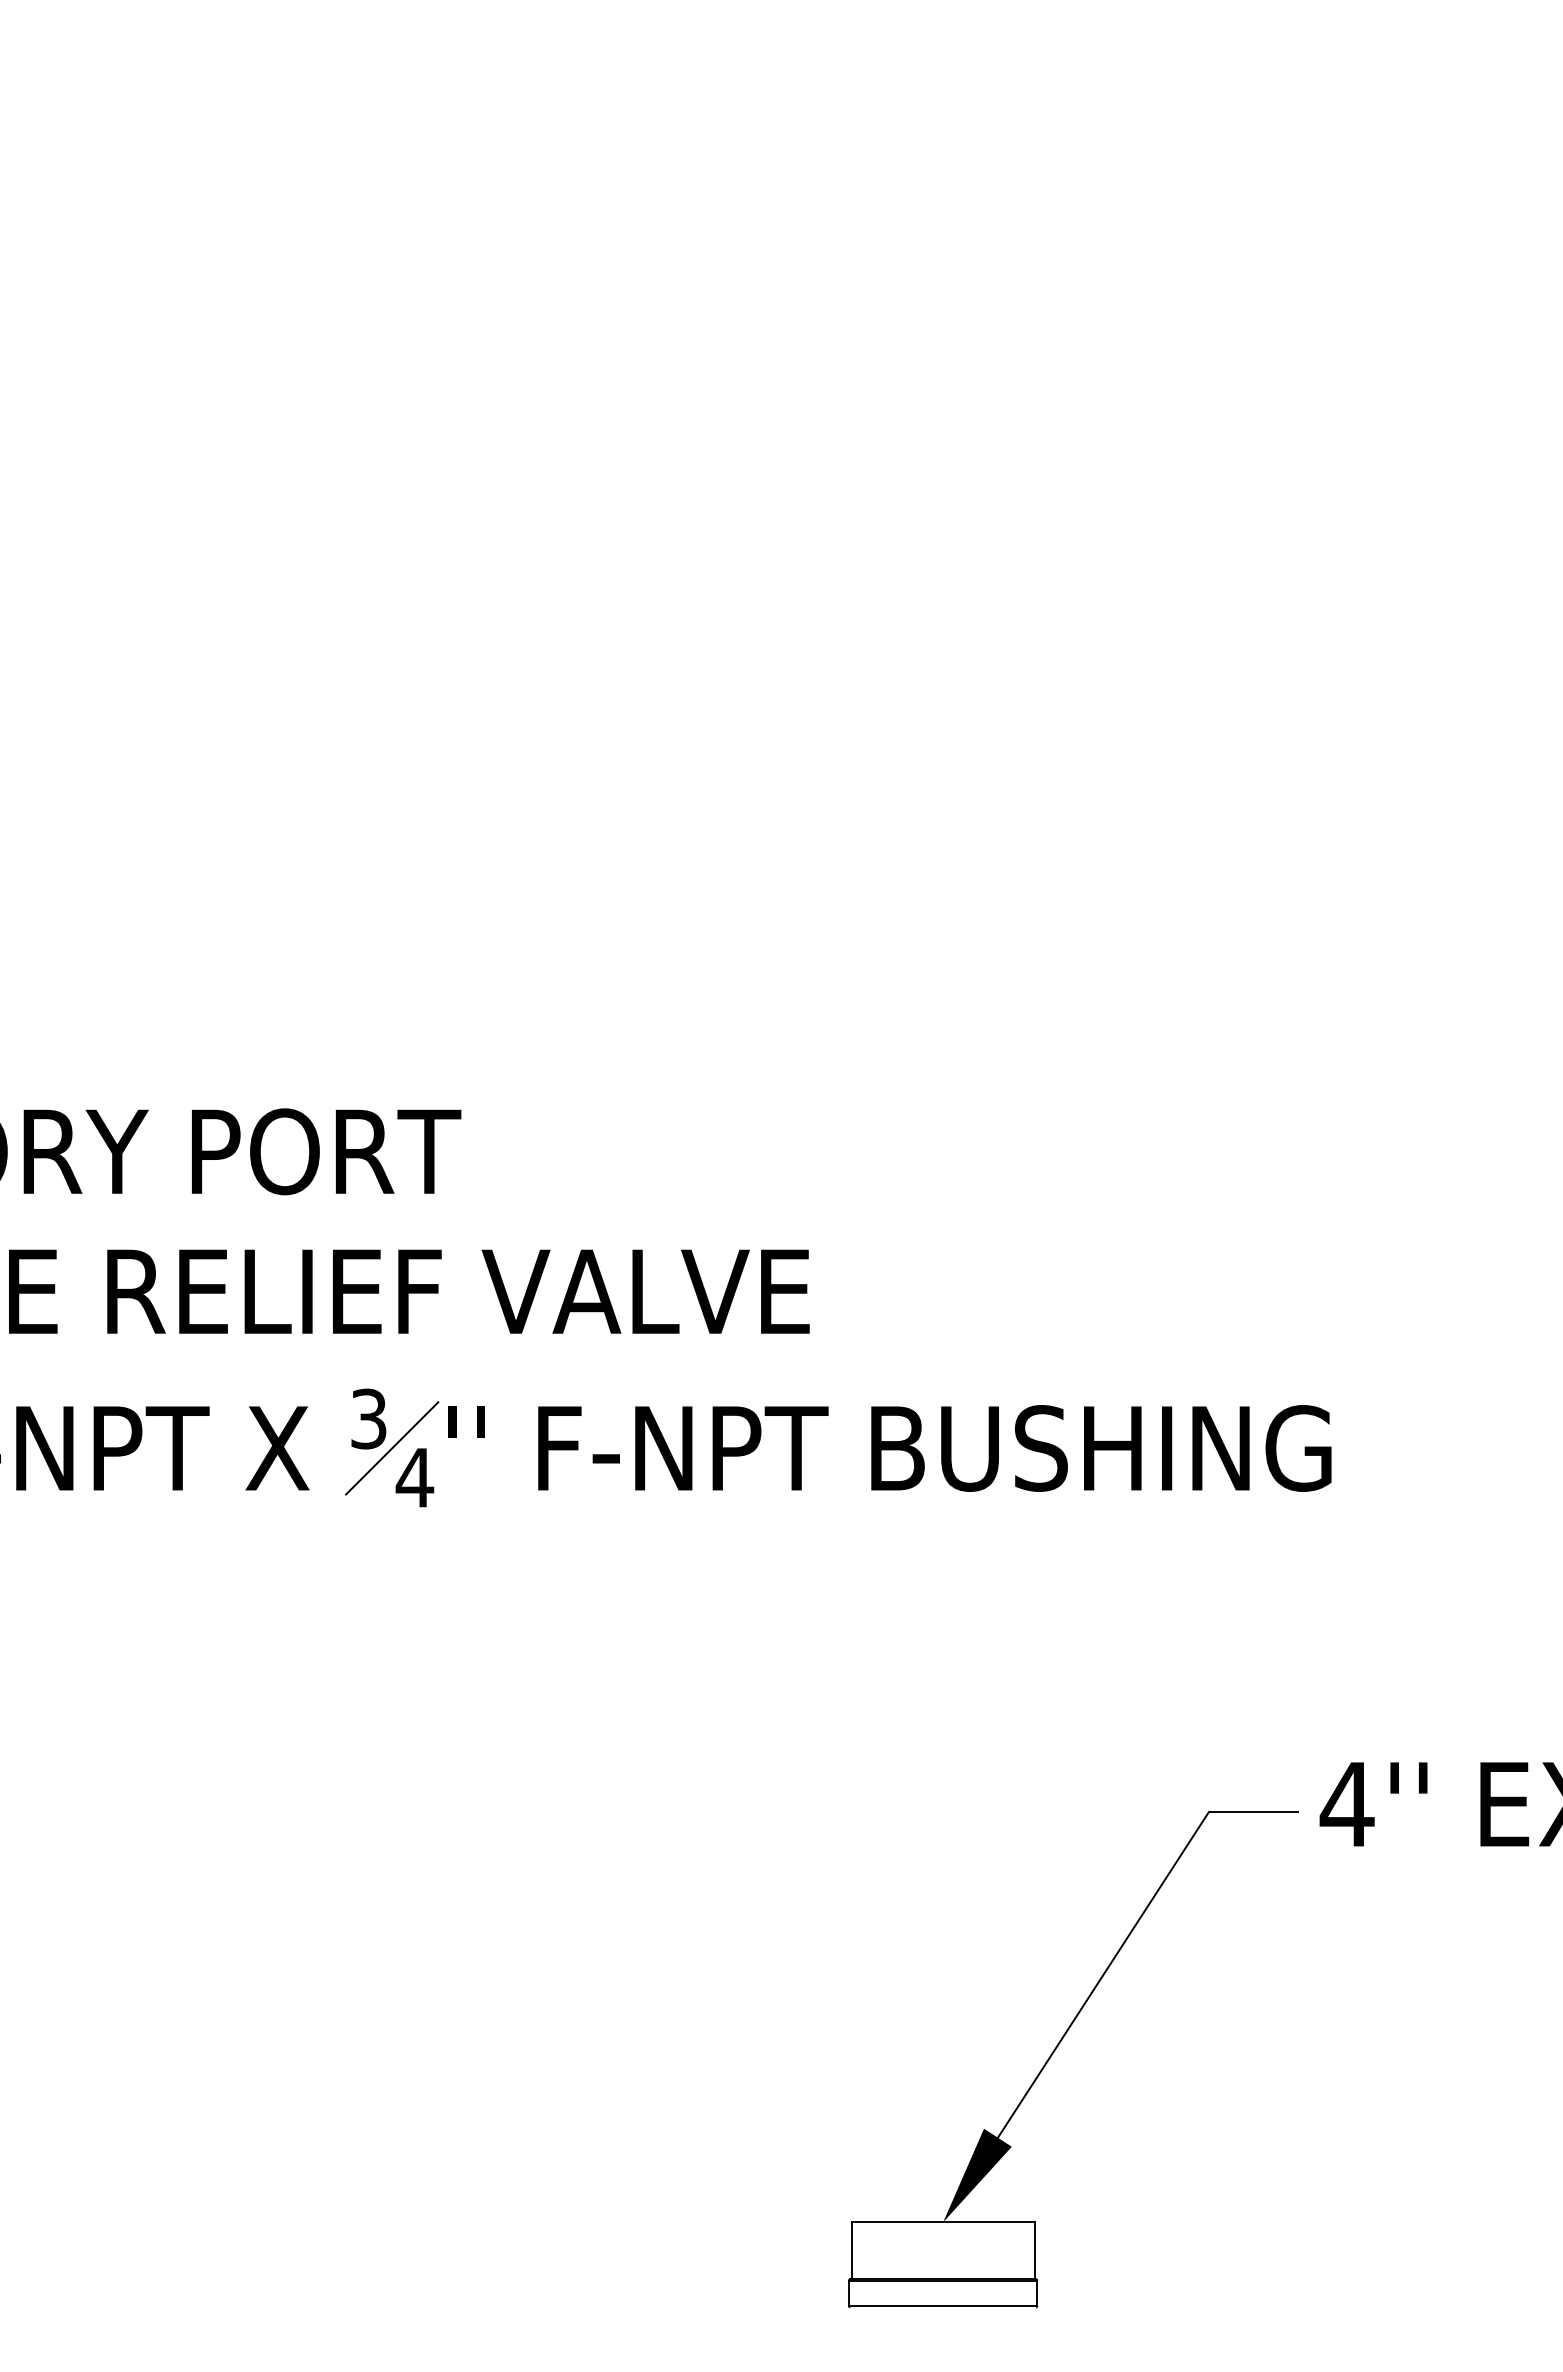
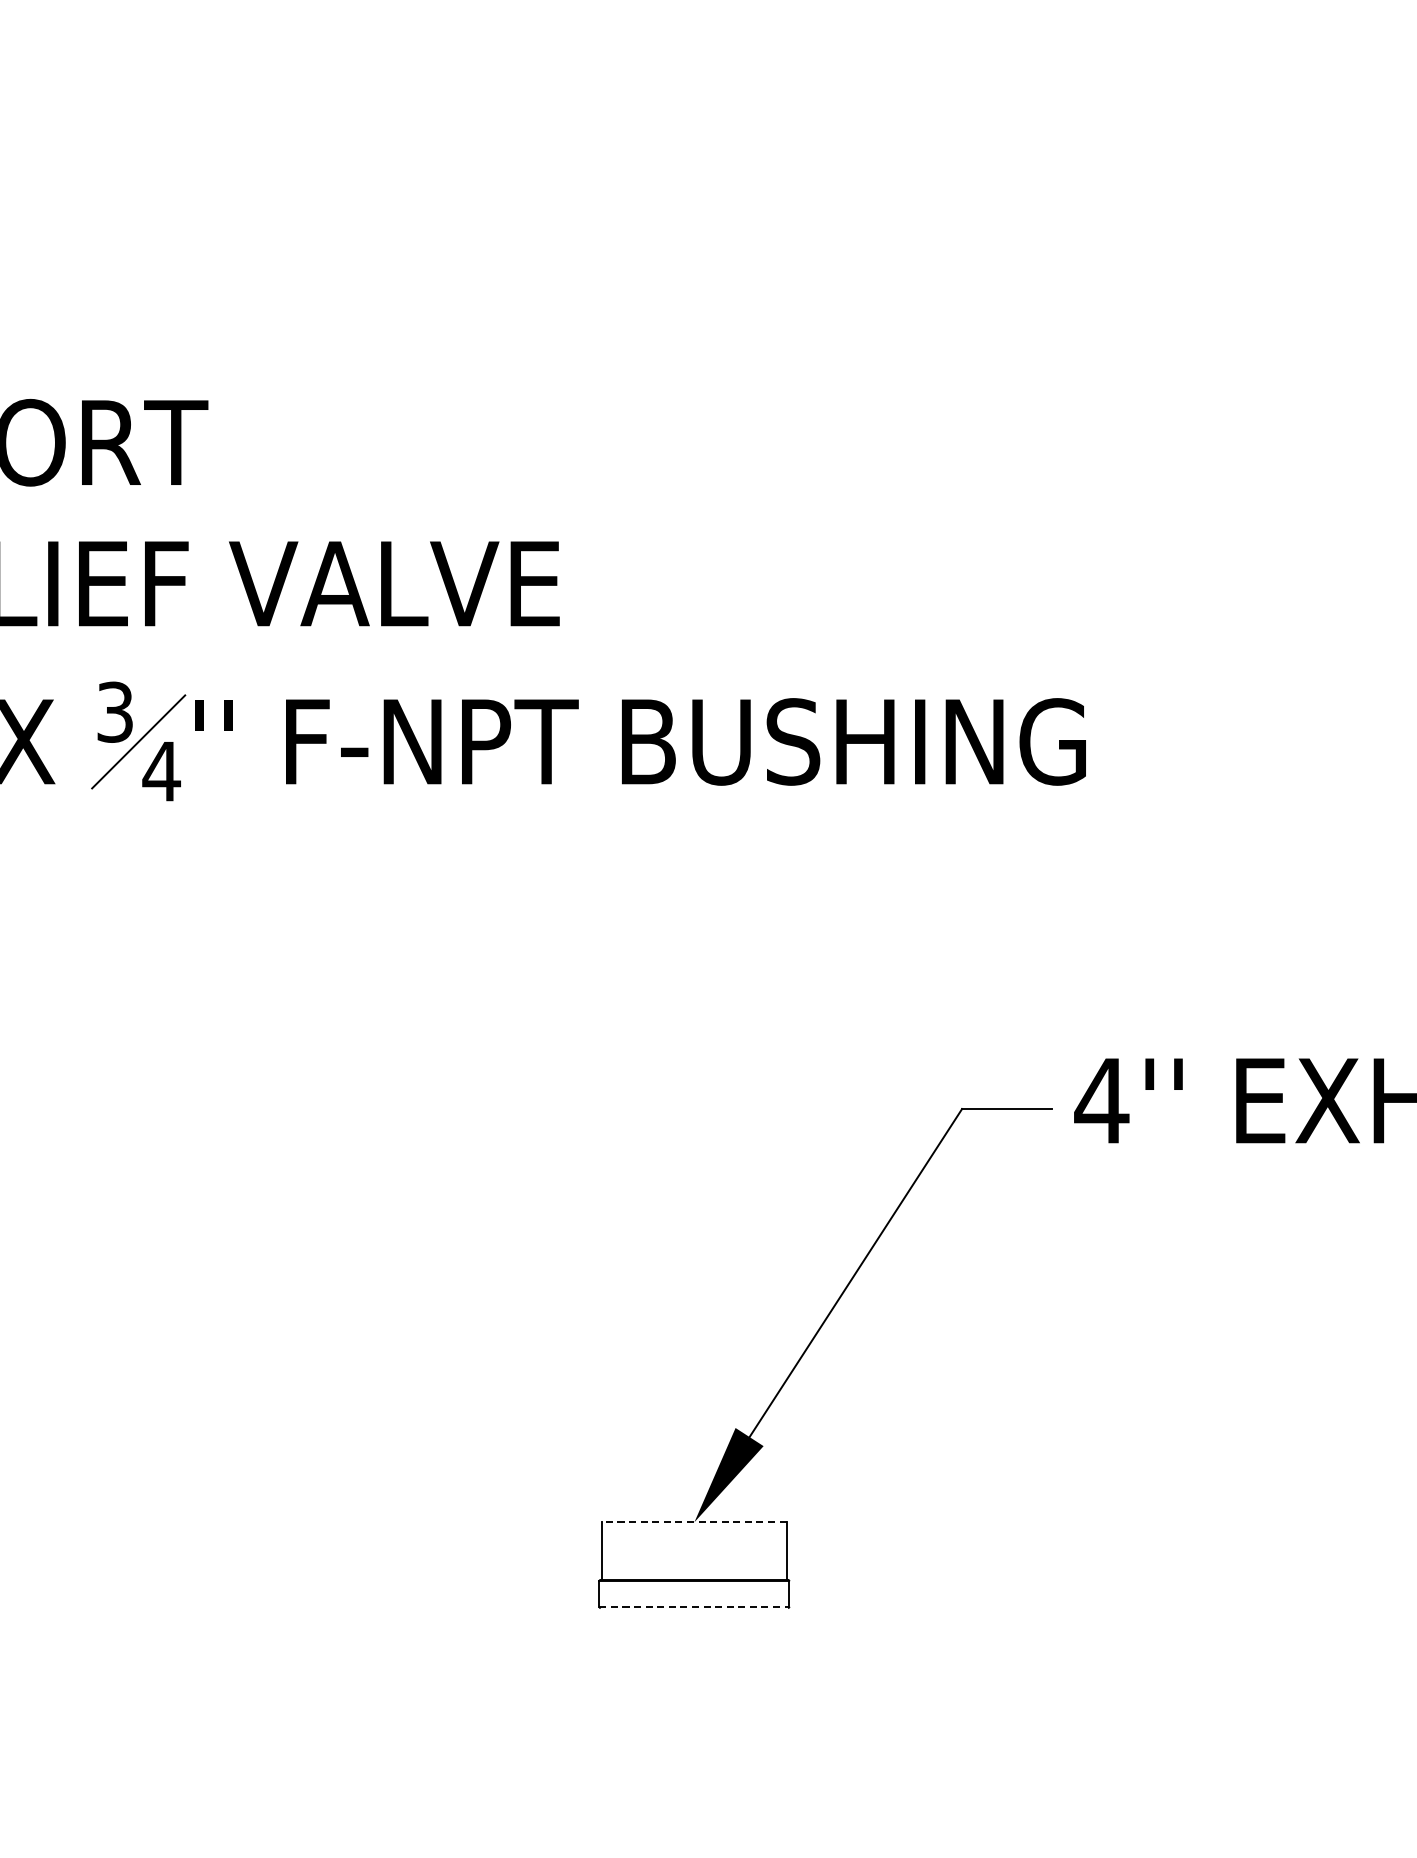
line: (942, 2222) -> (693, 1522), solid -> dashed
line: (943, 2306) -> (694, 1607), solid -> dashed

